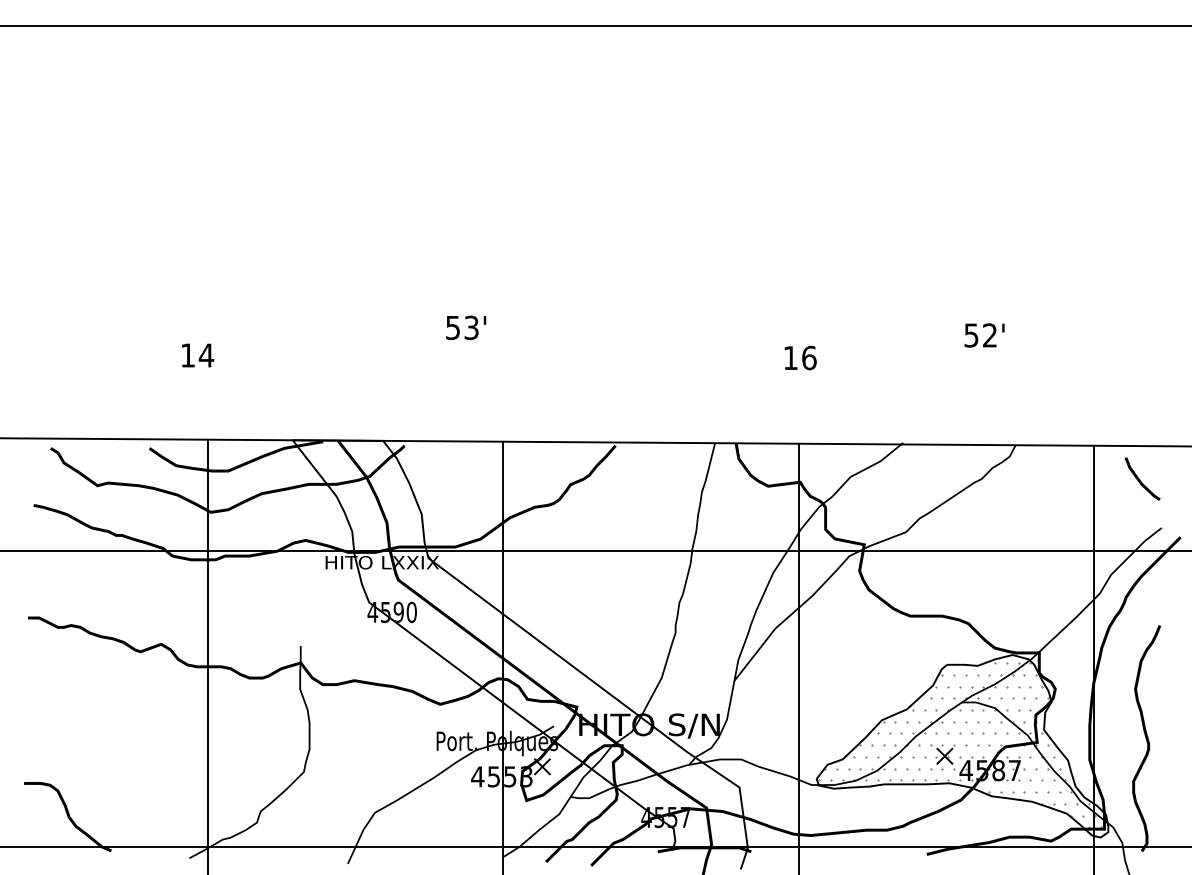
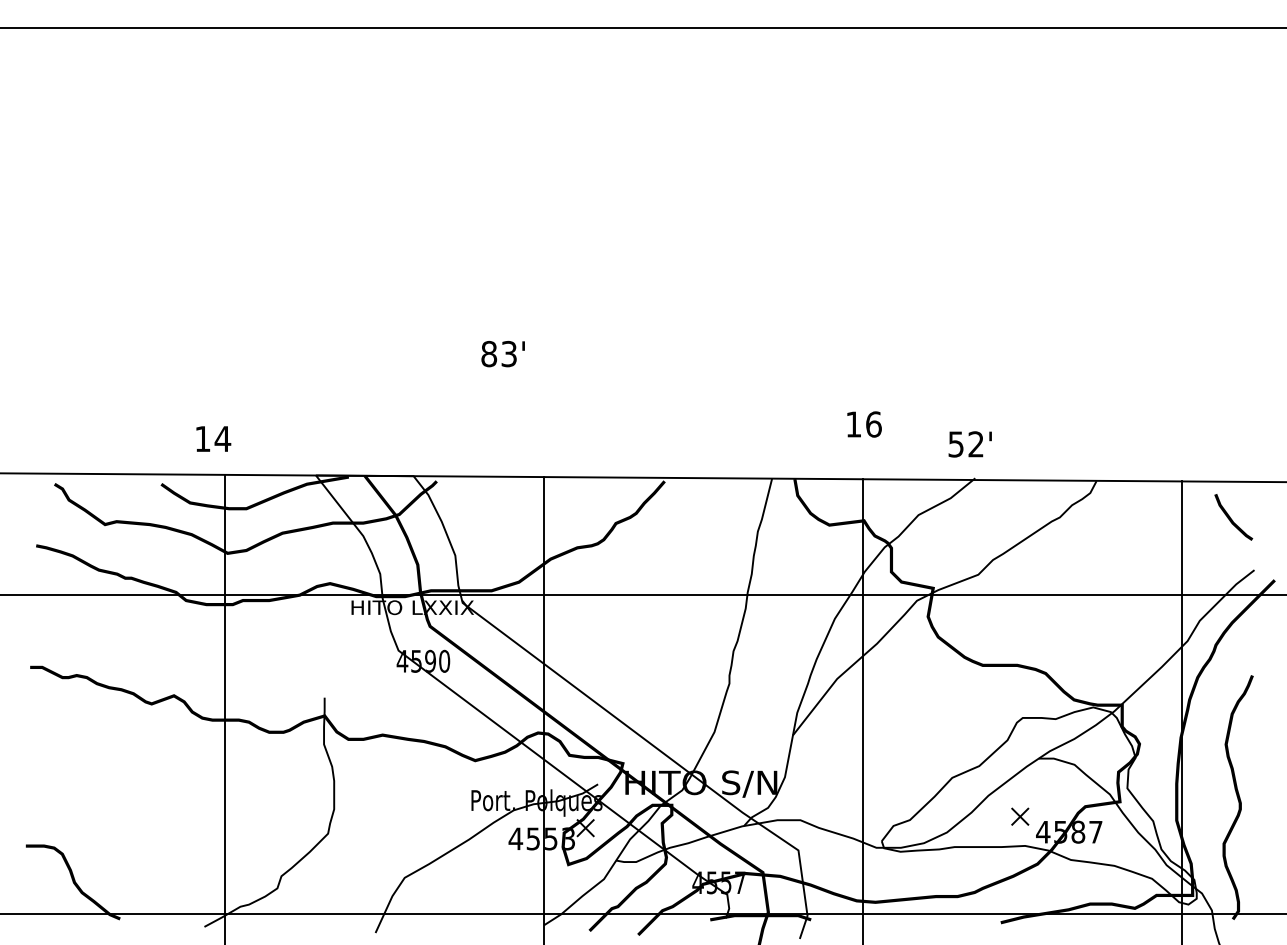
text: (453, 327) -> (489, 353), 53' -> 83'
text: (984, 335) -> (970, 444), moved
text: (198, 355) -> (214, 439), moved
text: (800, 357) -> (864, 423), moved
hatch: (959, 745) -> (1036, 805), removed

